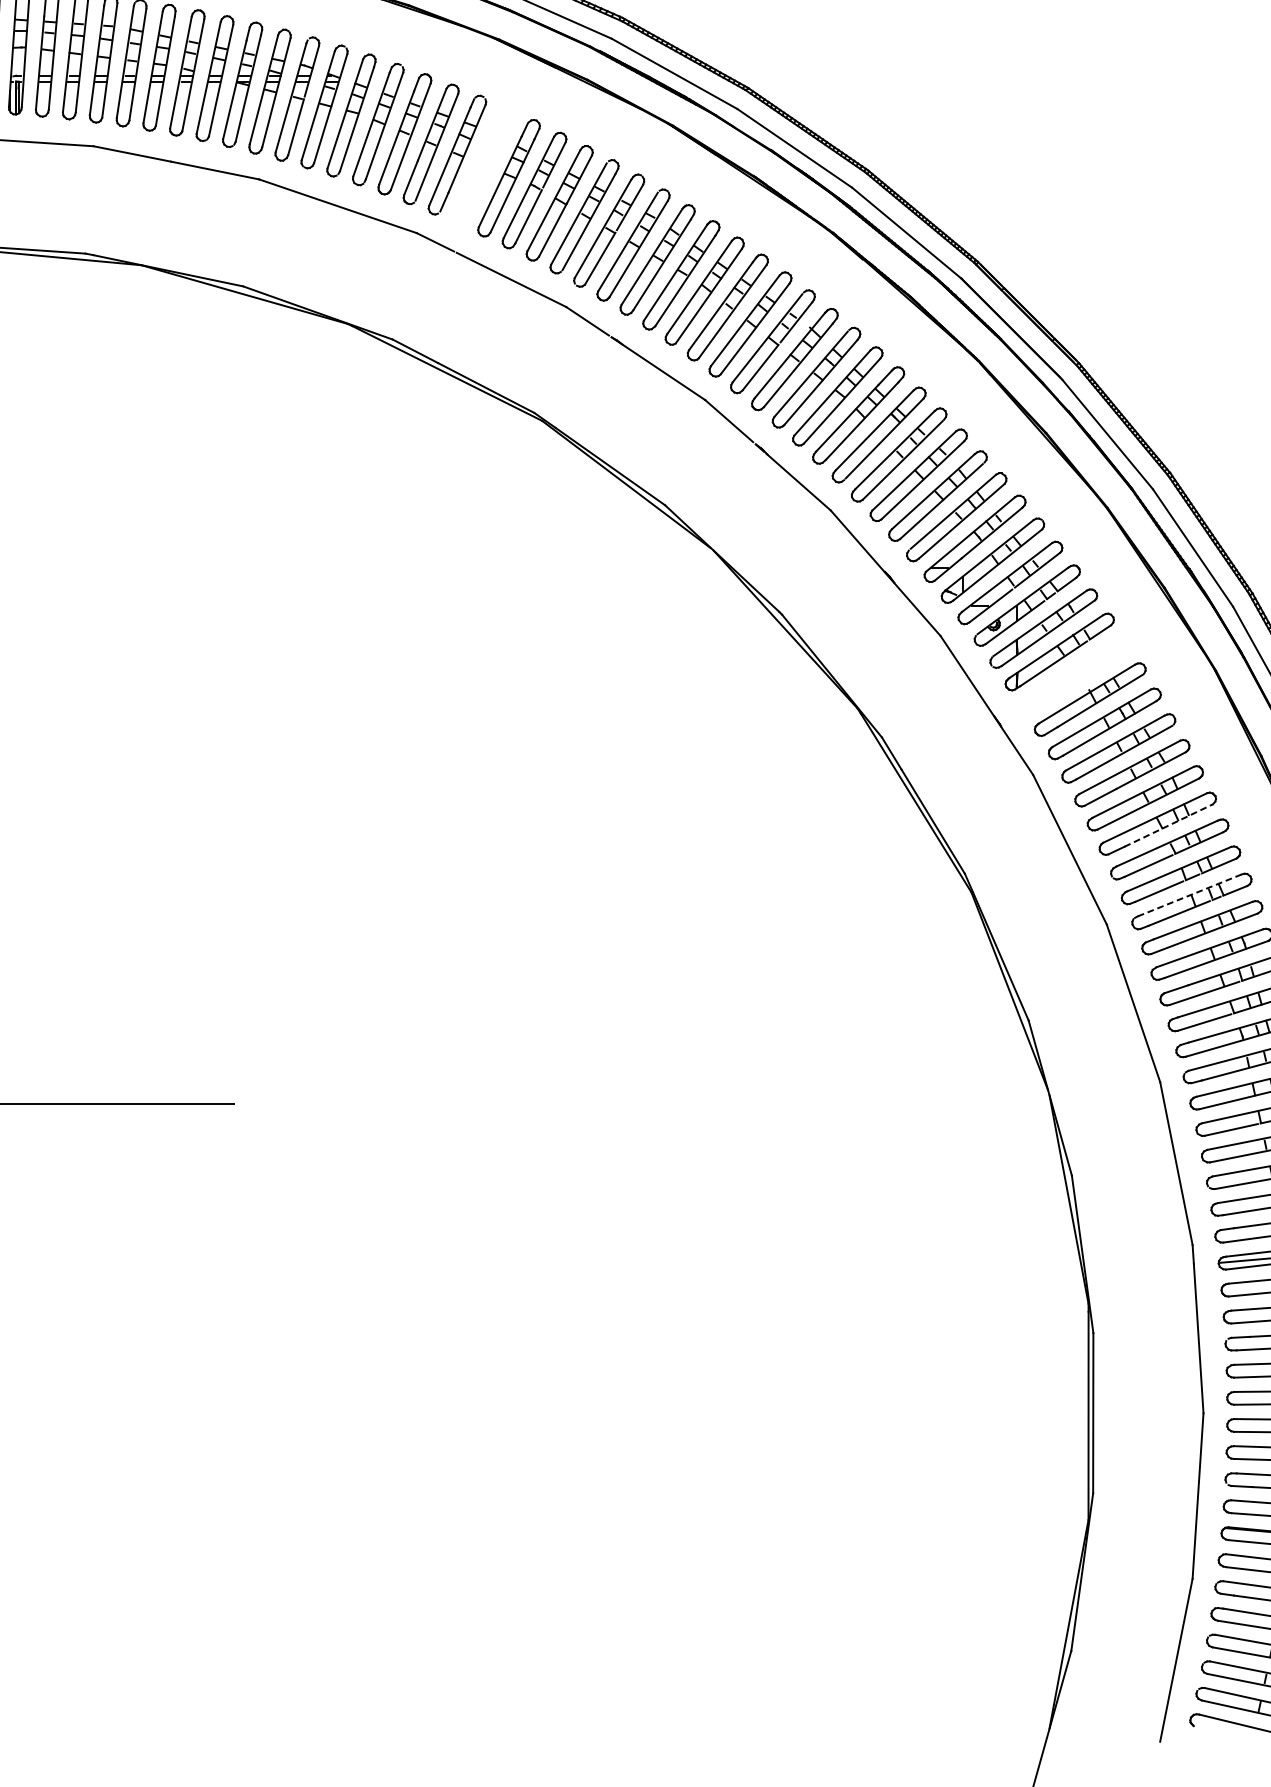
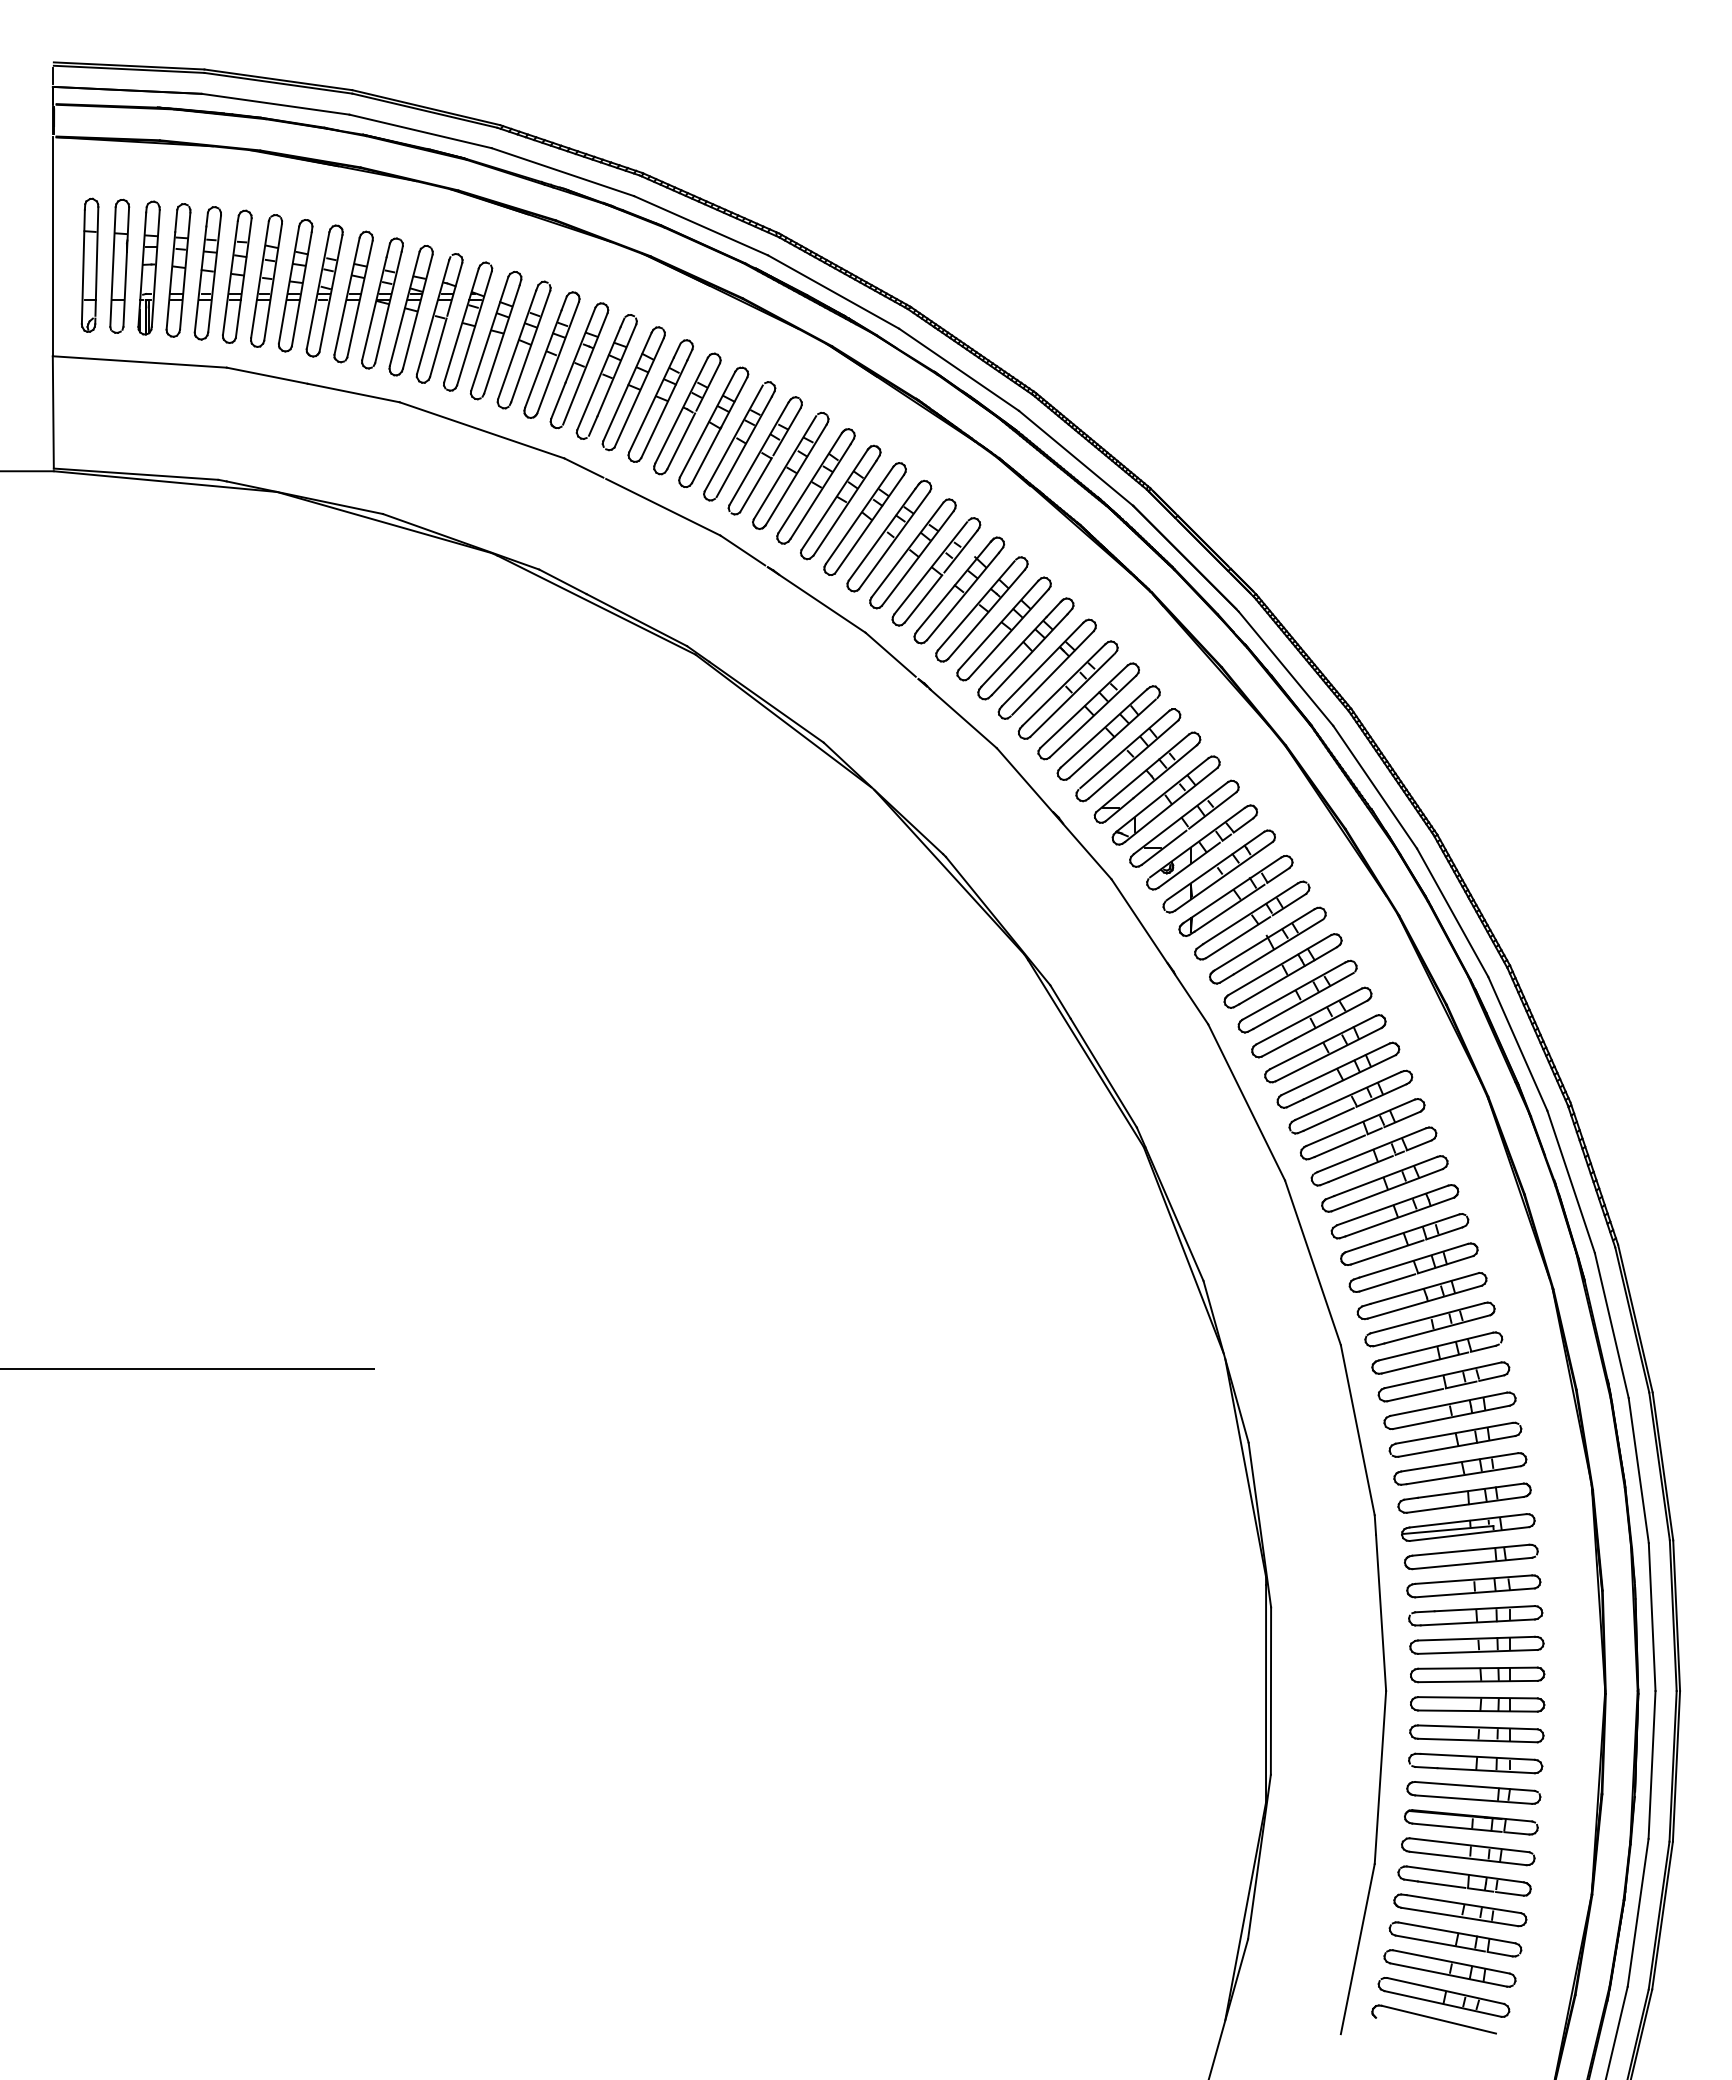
part: (482, 166) -> (633, 388), added
part: (1075, 675) -> (1252, 920), added
line: (1169, 825) -> (1350, 1077), dashed -> solid
line: (1189, 895) -> (1371, 1150), dashed -> solid

